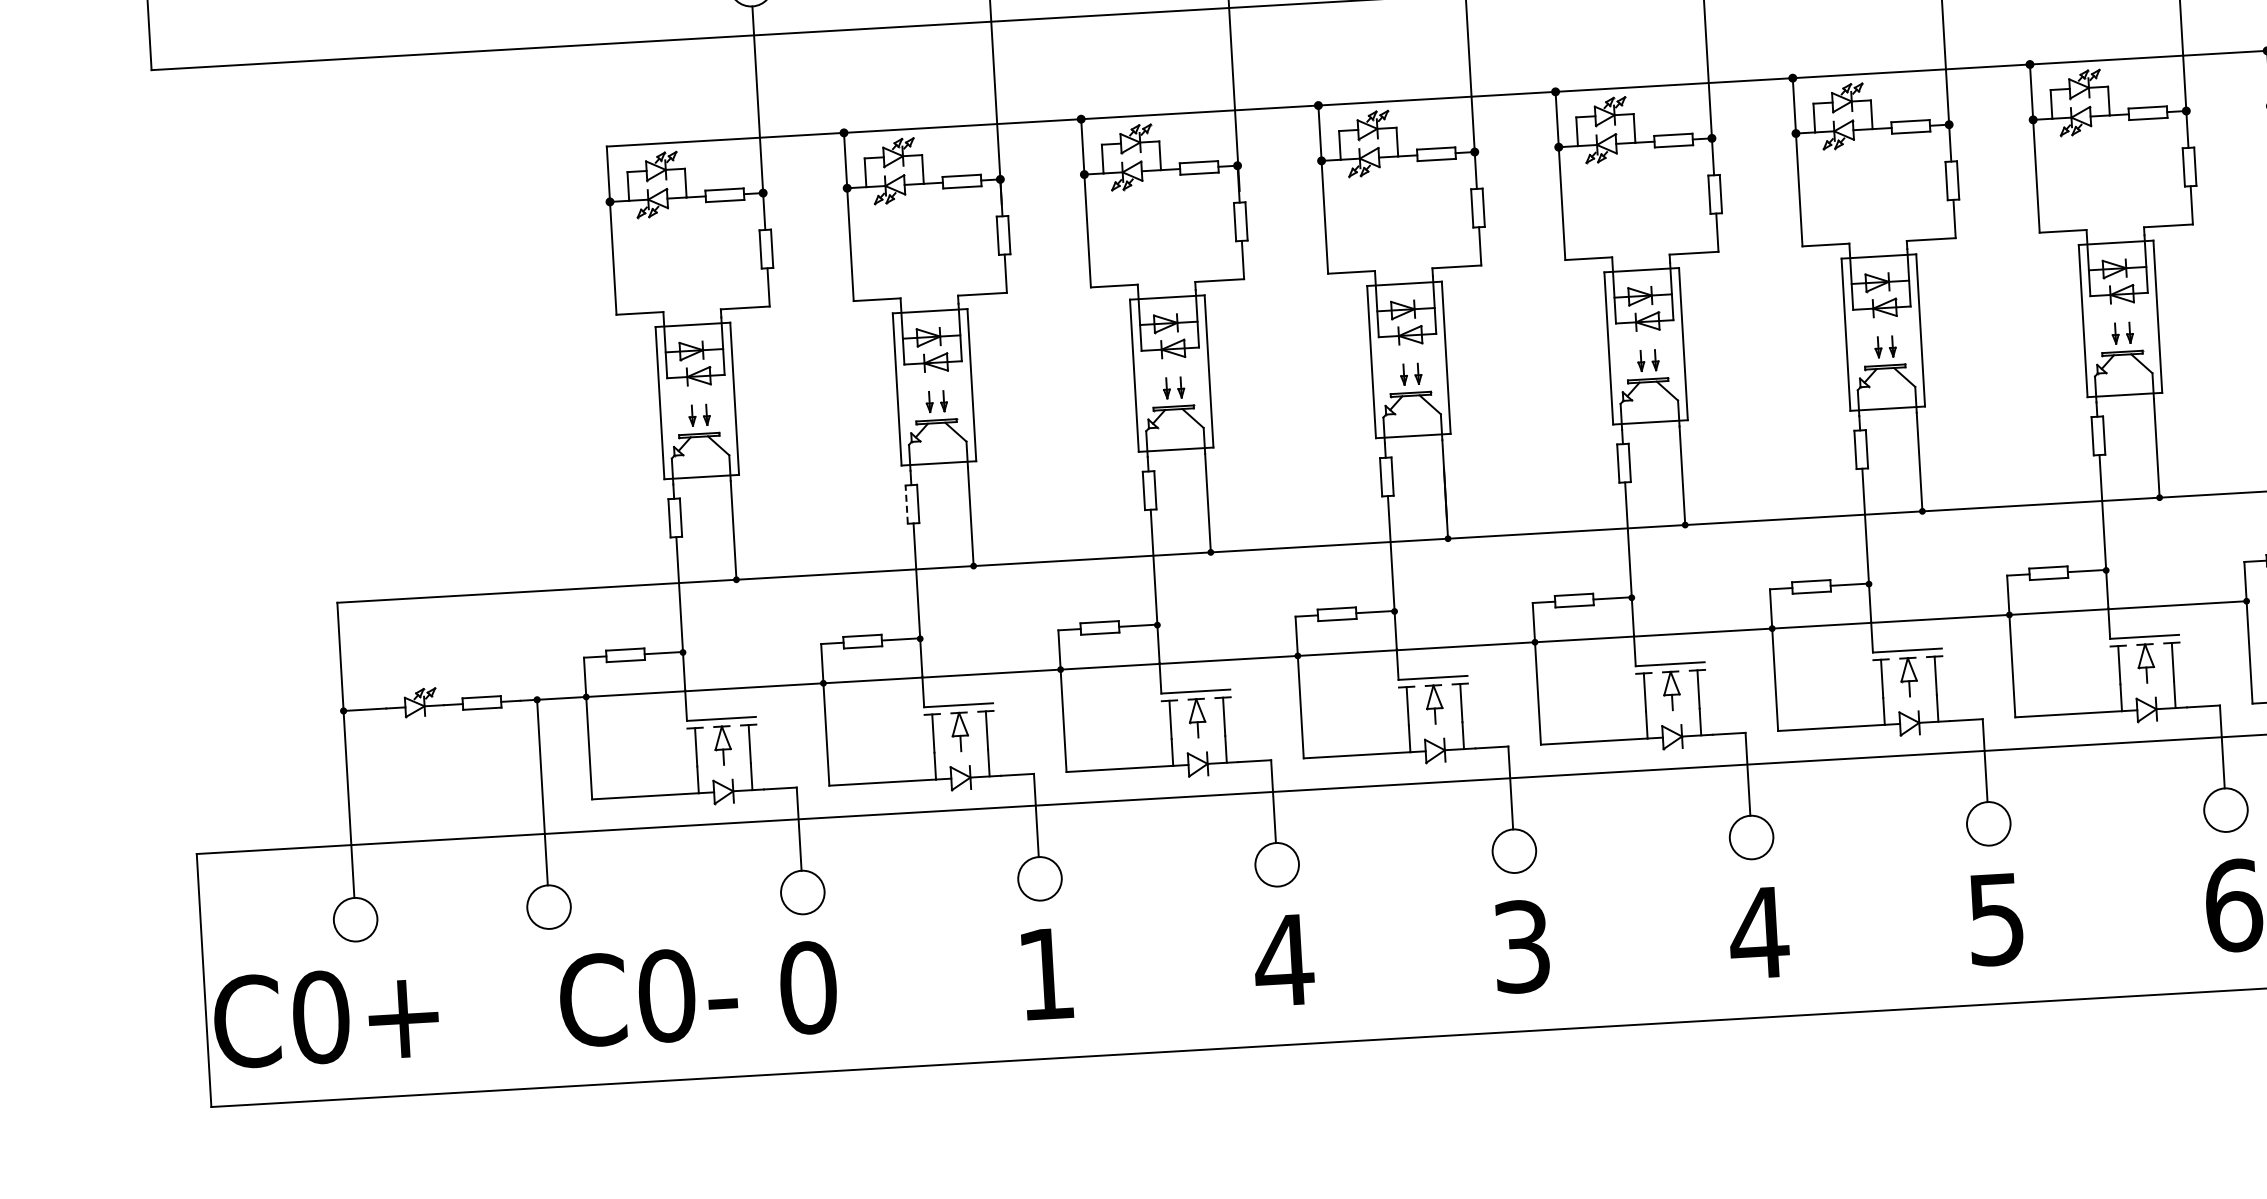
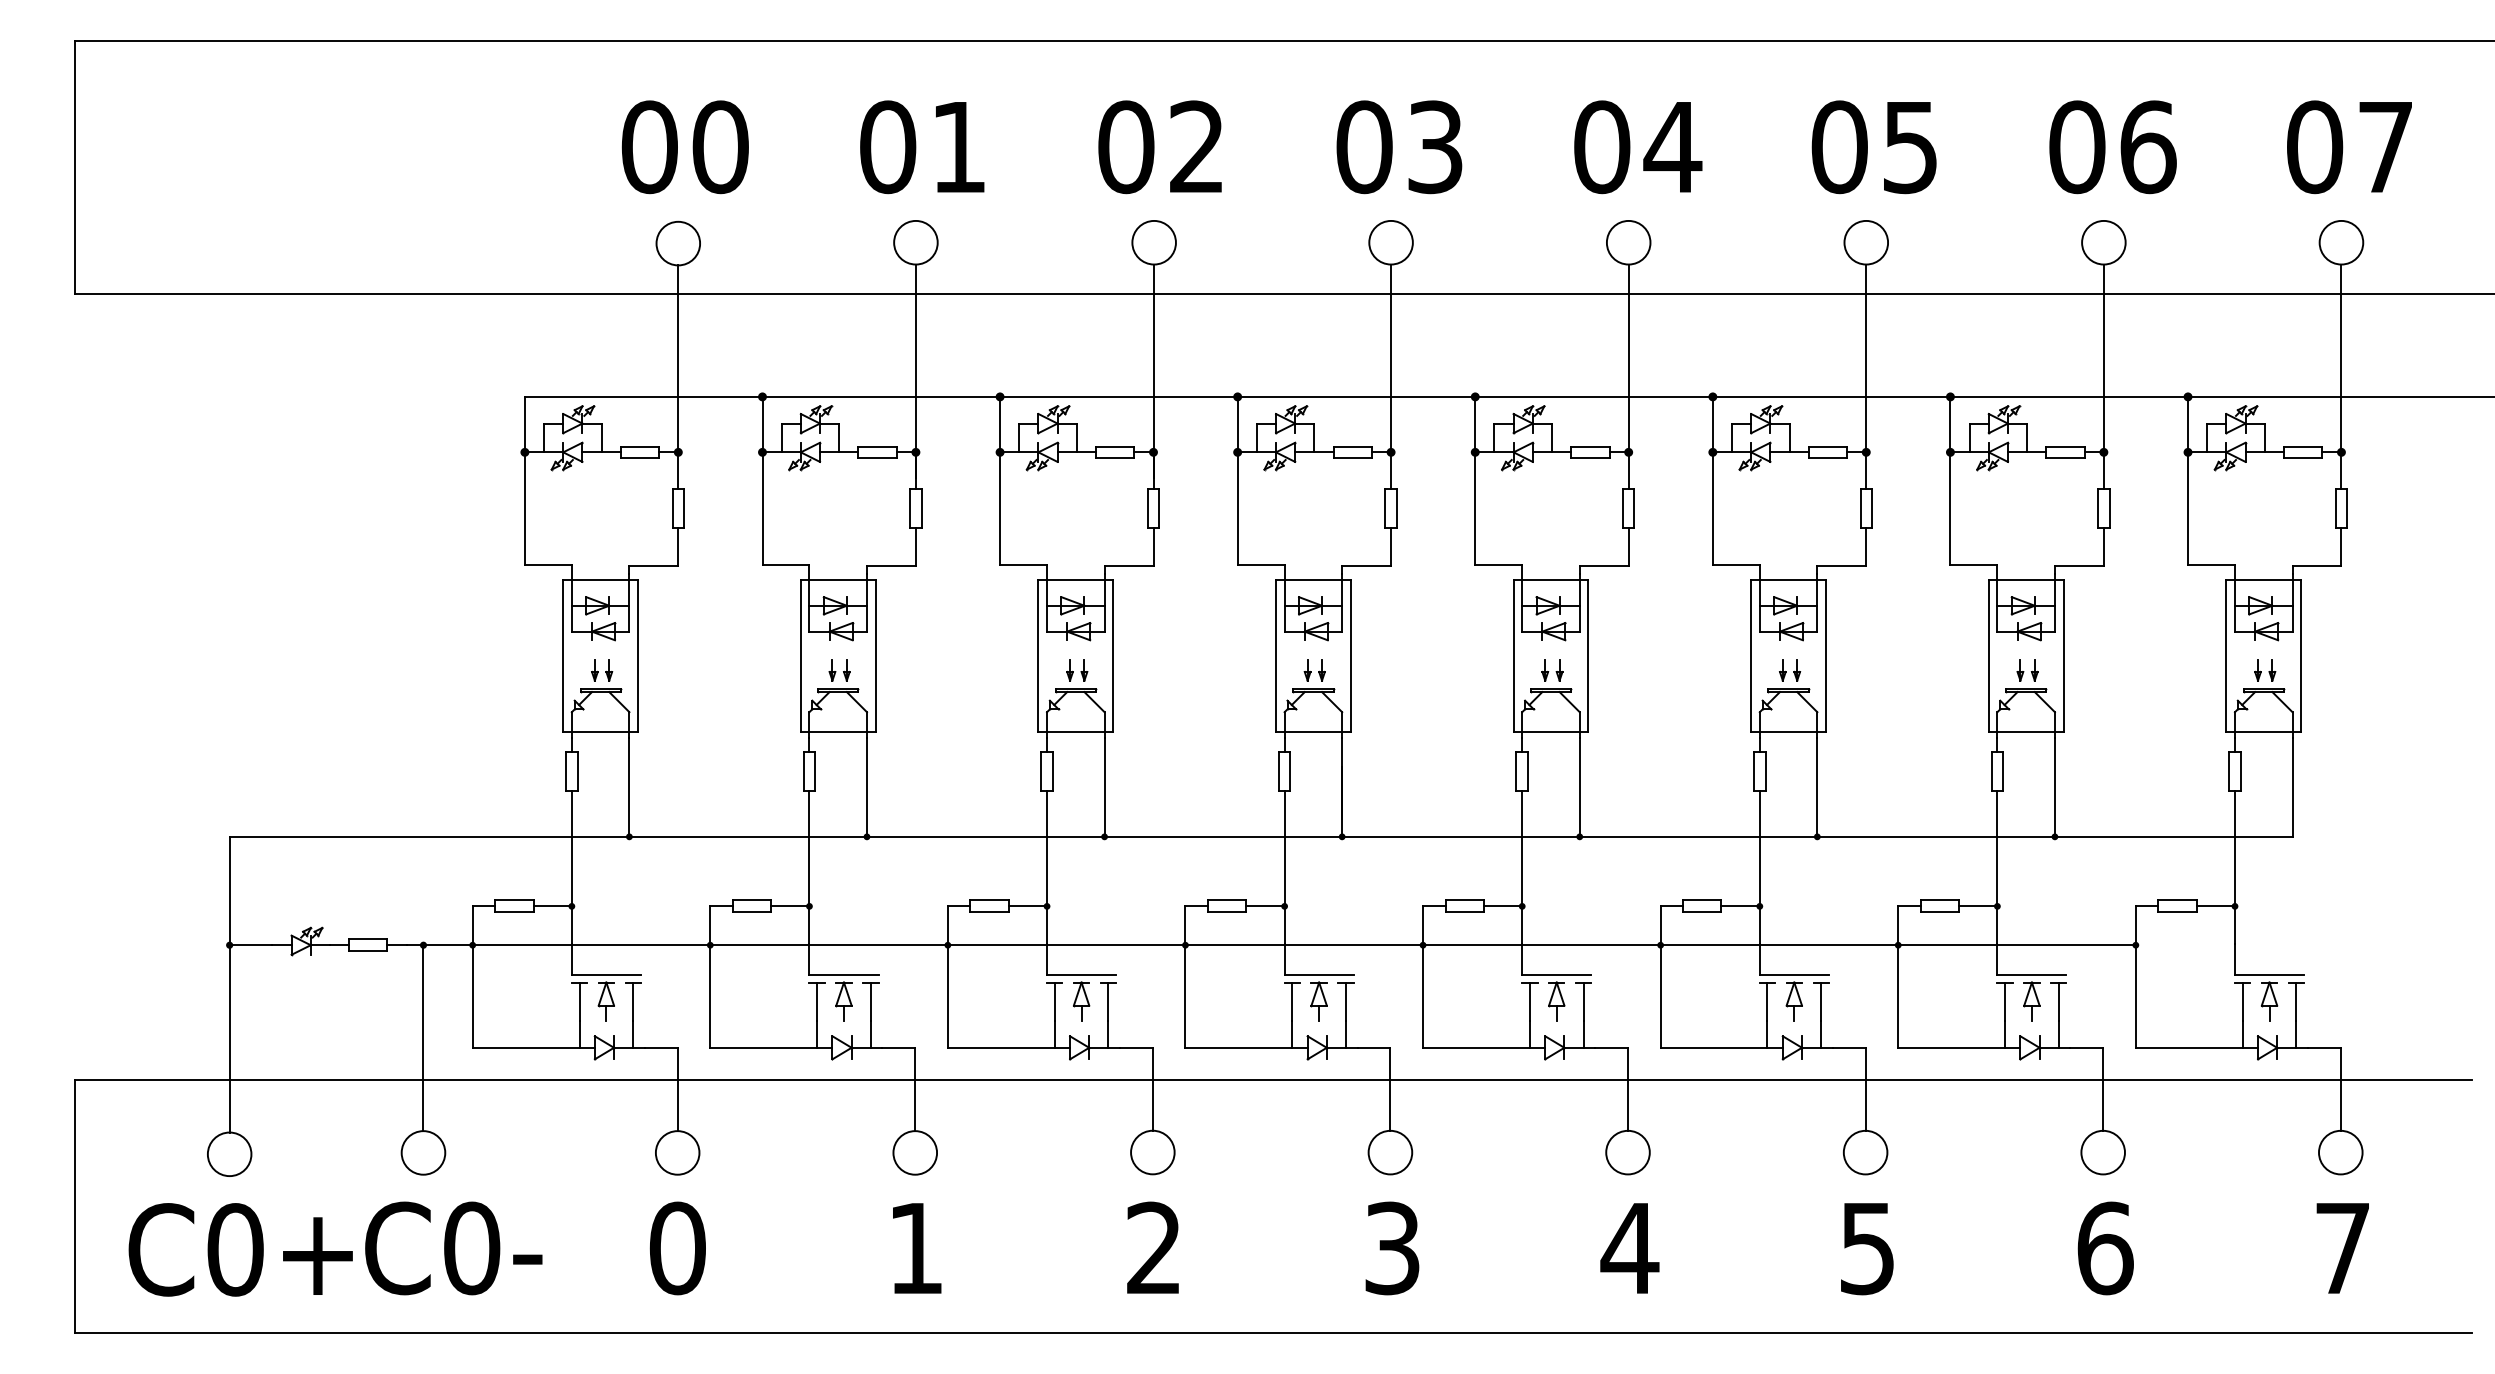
line: (906, 504) -> (803, 771), dashed -> solid
text: (1283, 959) -> (1153, 1247), 4 -> 2
text: (648, 997) -> (453, 1248), moved
text: (326, 1016) -> (240, 1249), moved

